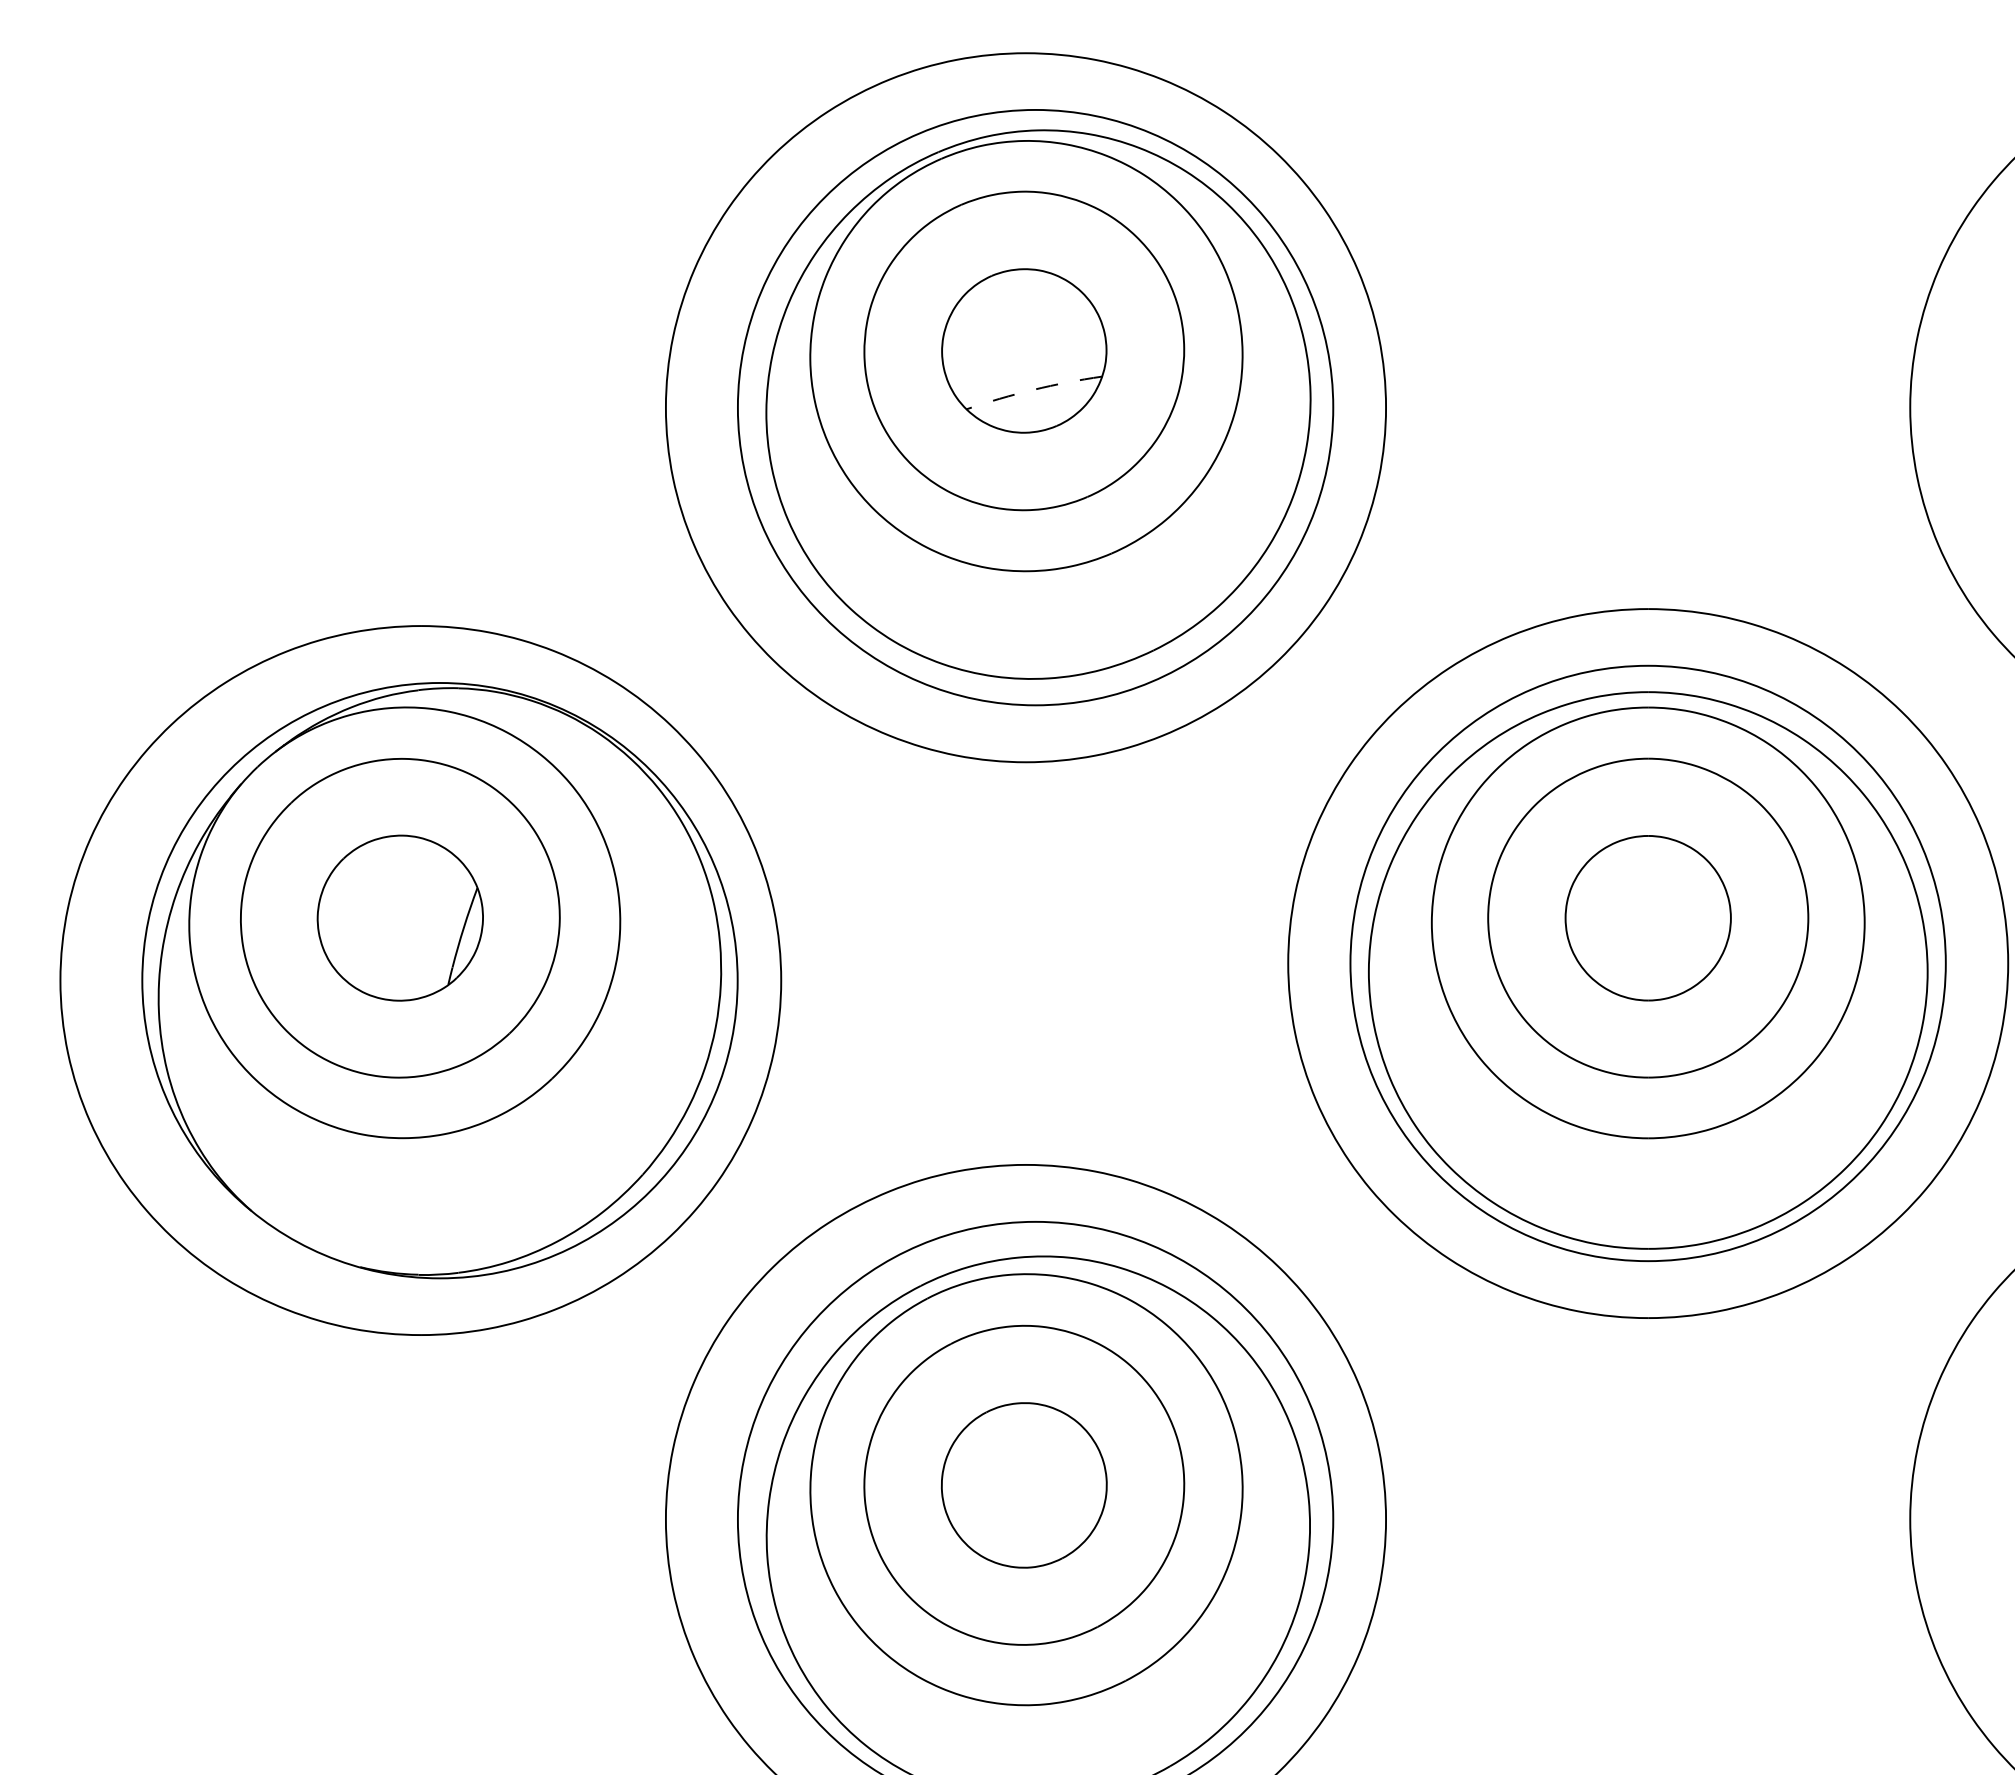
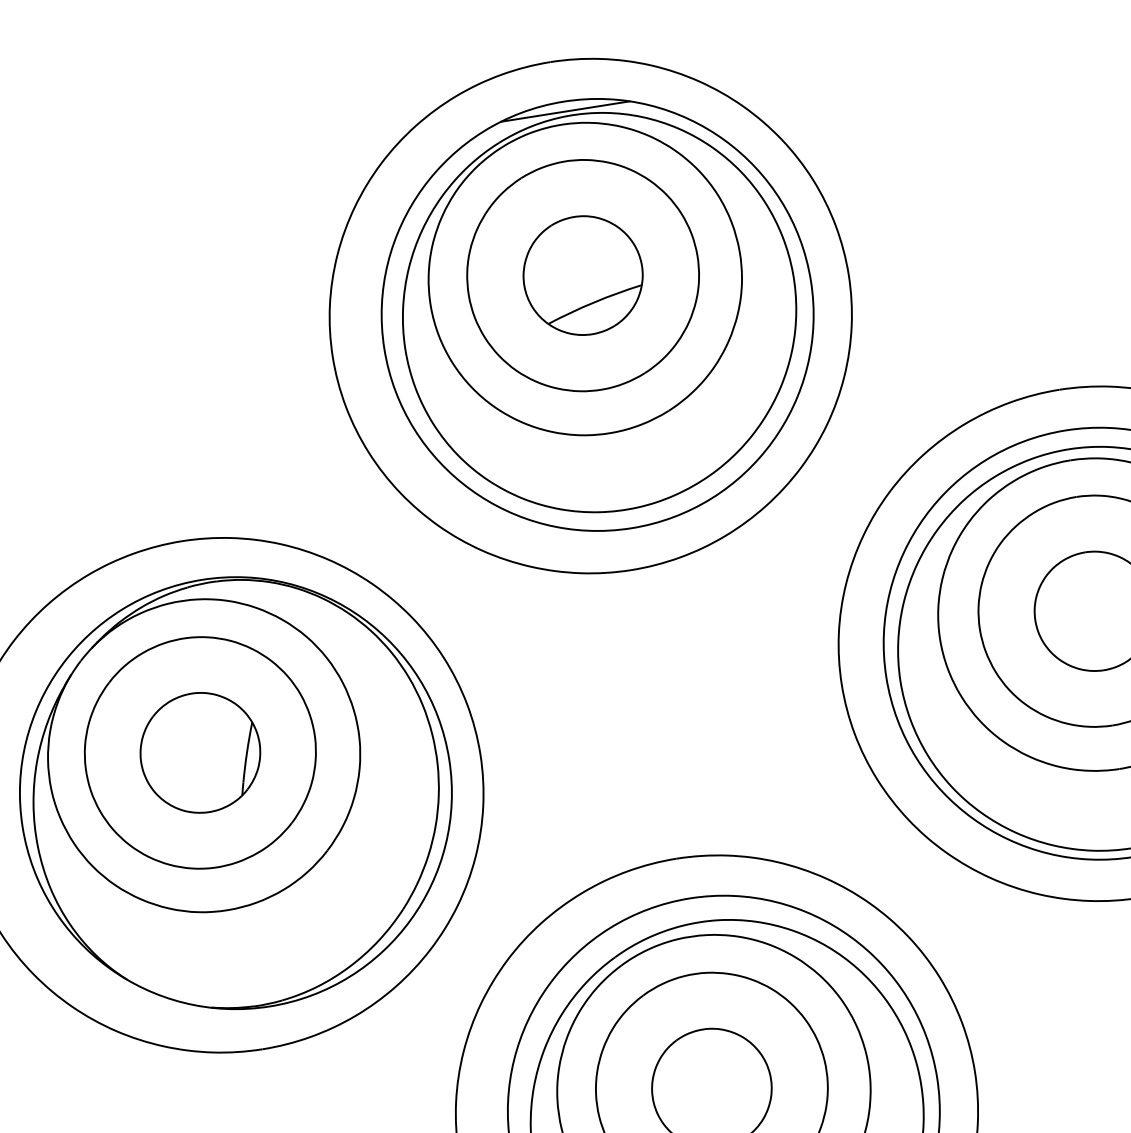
line: (1035, 123) -> (565, 111), added
arc: (1033, 389) -> (594, 302), dashed -> solid

